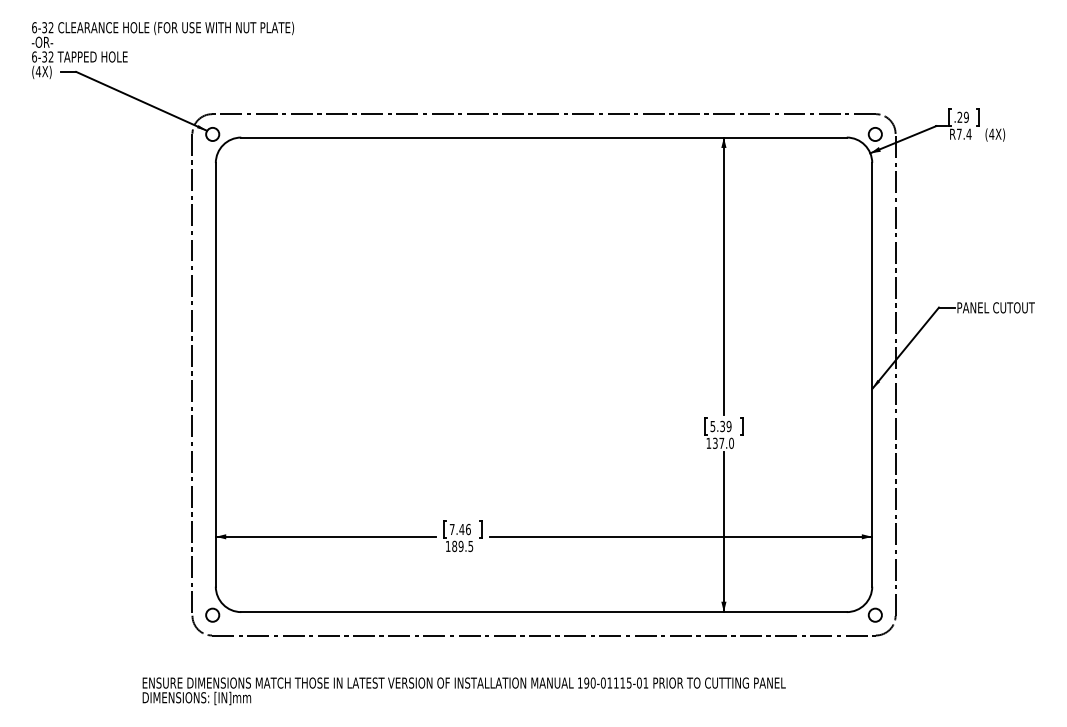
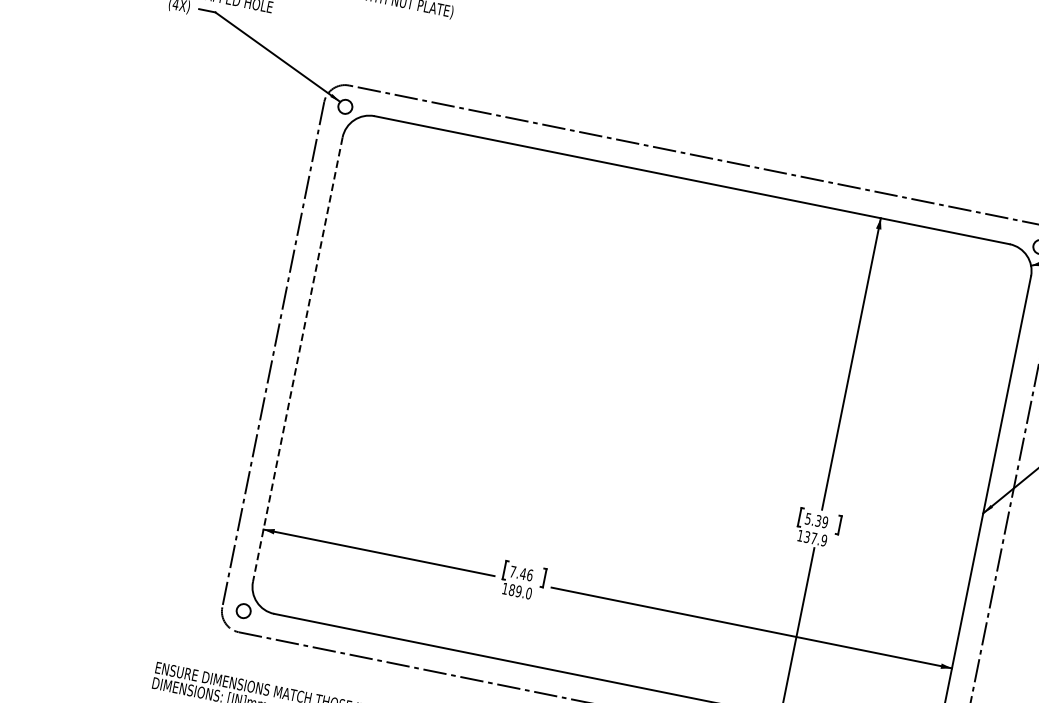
line: (215, 374) -> (297, 359), solid -> dashed
text: (731, 443) -> (824, 540), 137.0 -> 137.9
text: (470, 545) -> (528, 592), 189.5 -> 189.0

